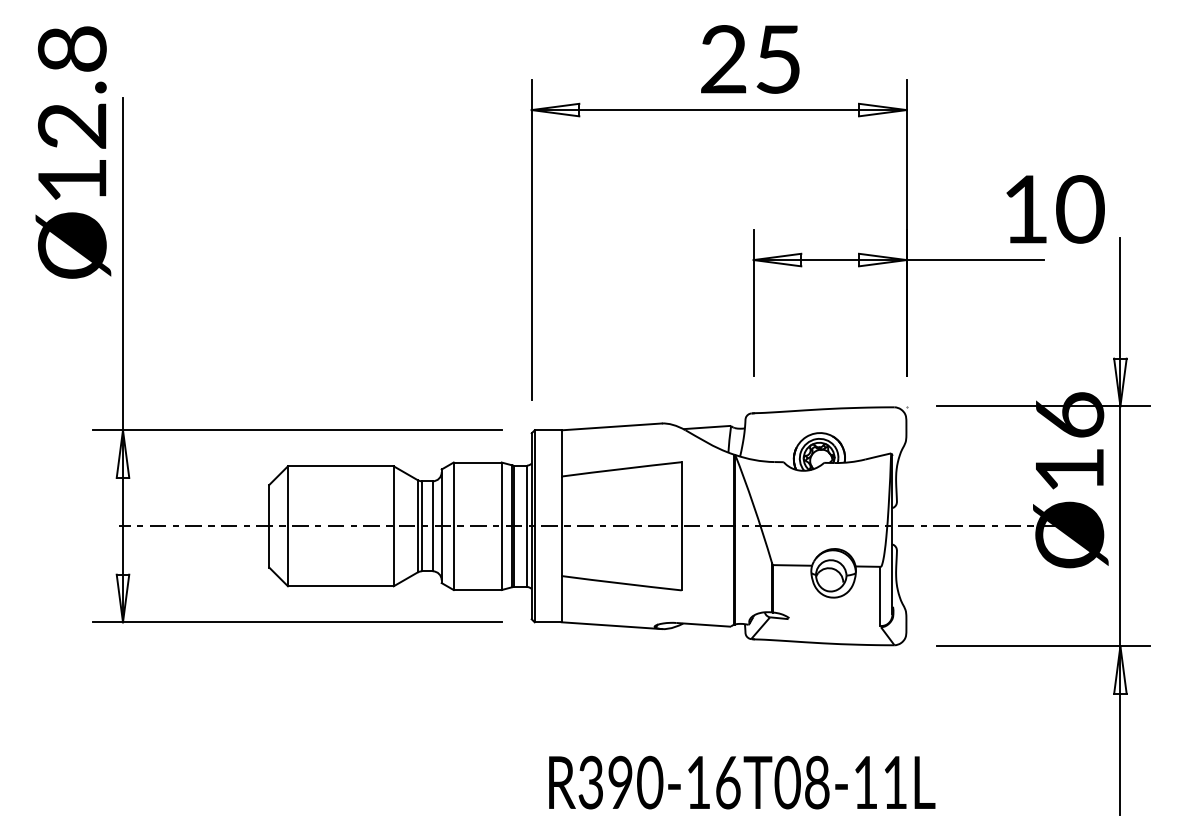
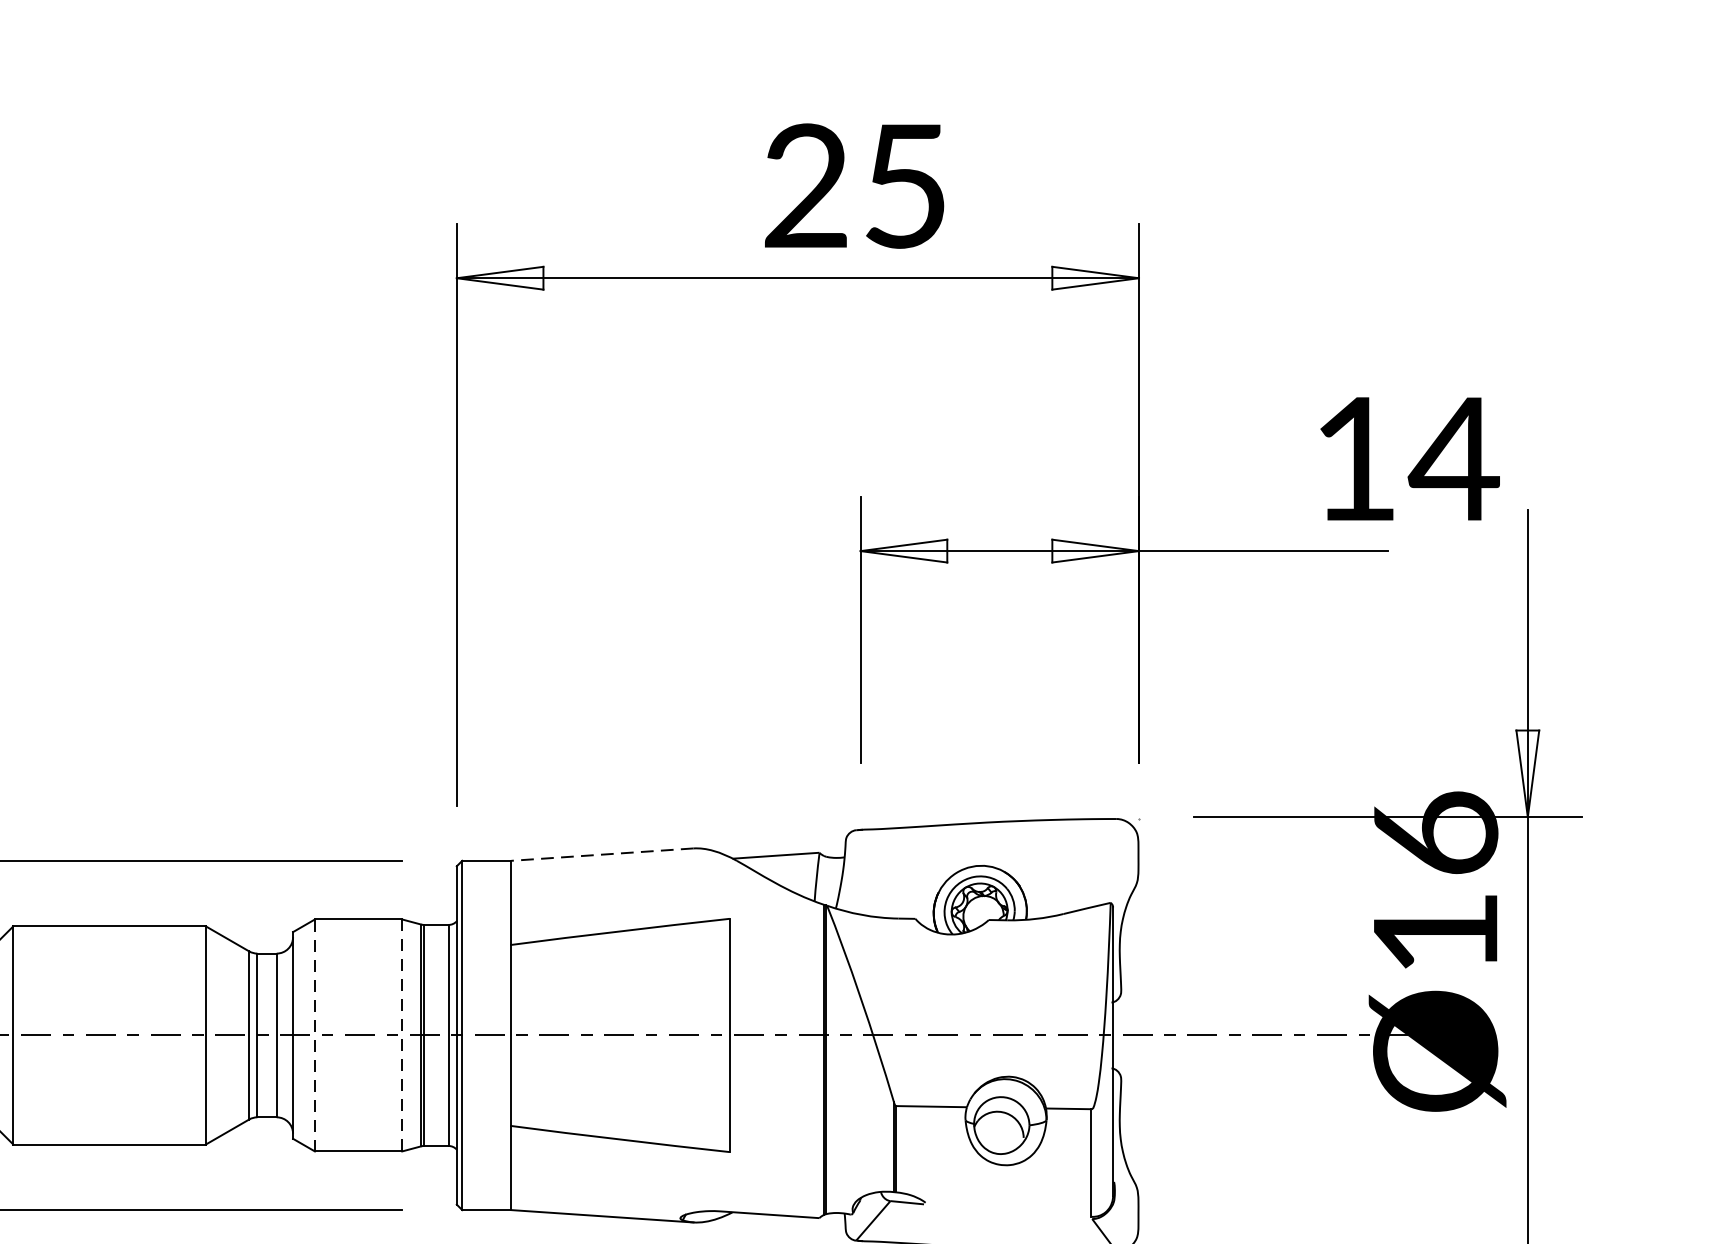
text: (1079, 209) -> (1453, 459), 10 -> 14
line: (611, 426) -> (601, 853), solid -> dashed
line: (453, 526) -> (314, 1035), solid -> dashed
line: (501, 526) -> (401, 1035), solid -> dashed

